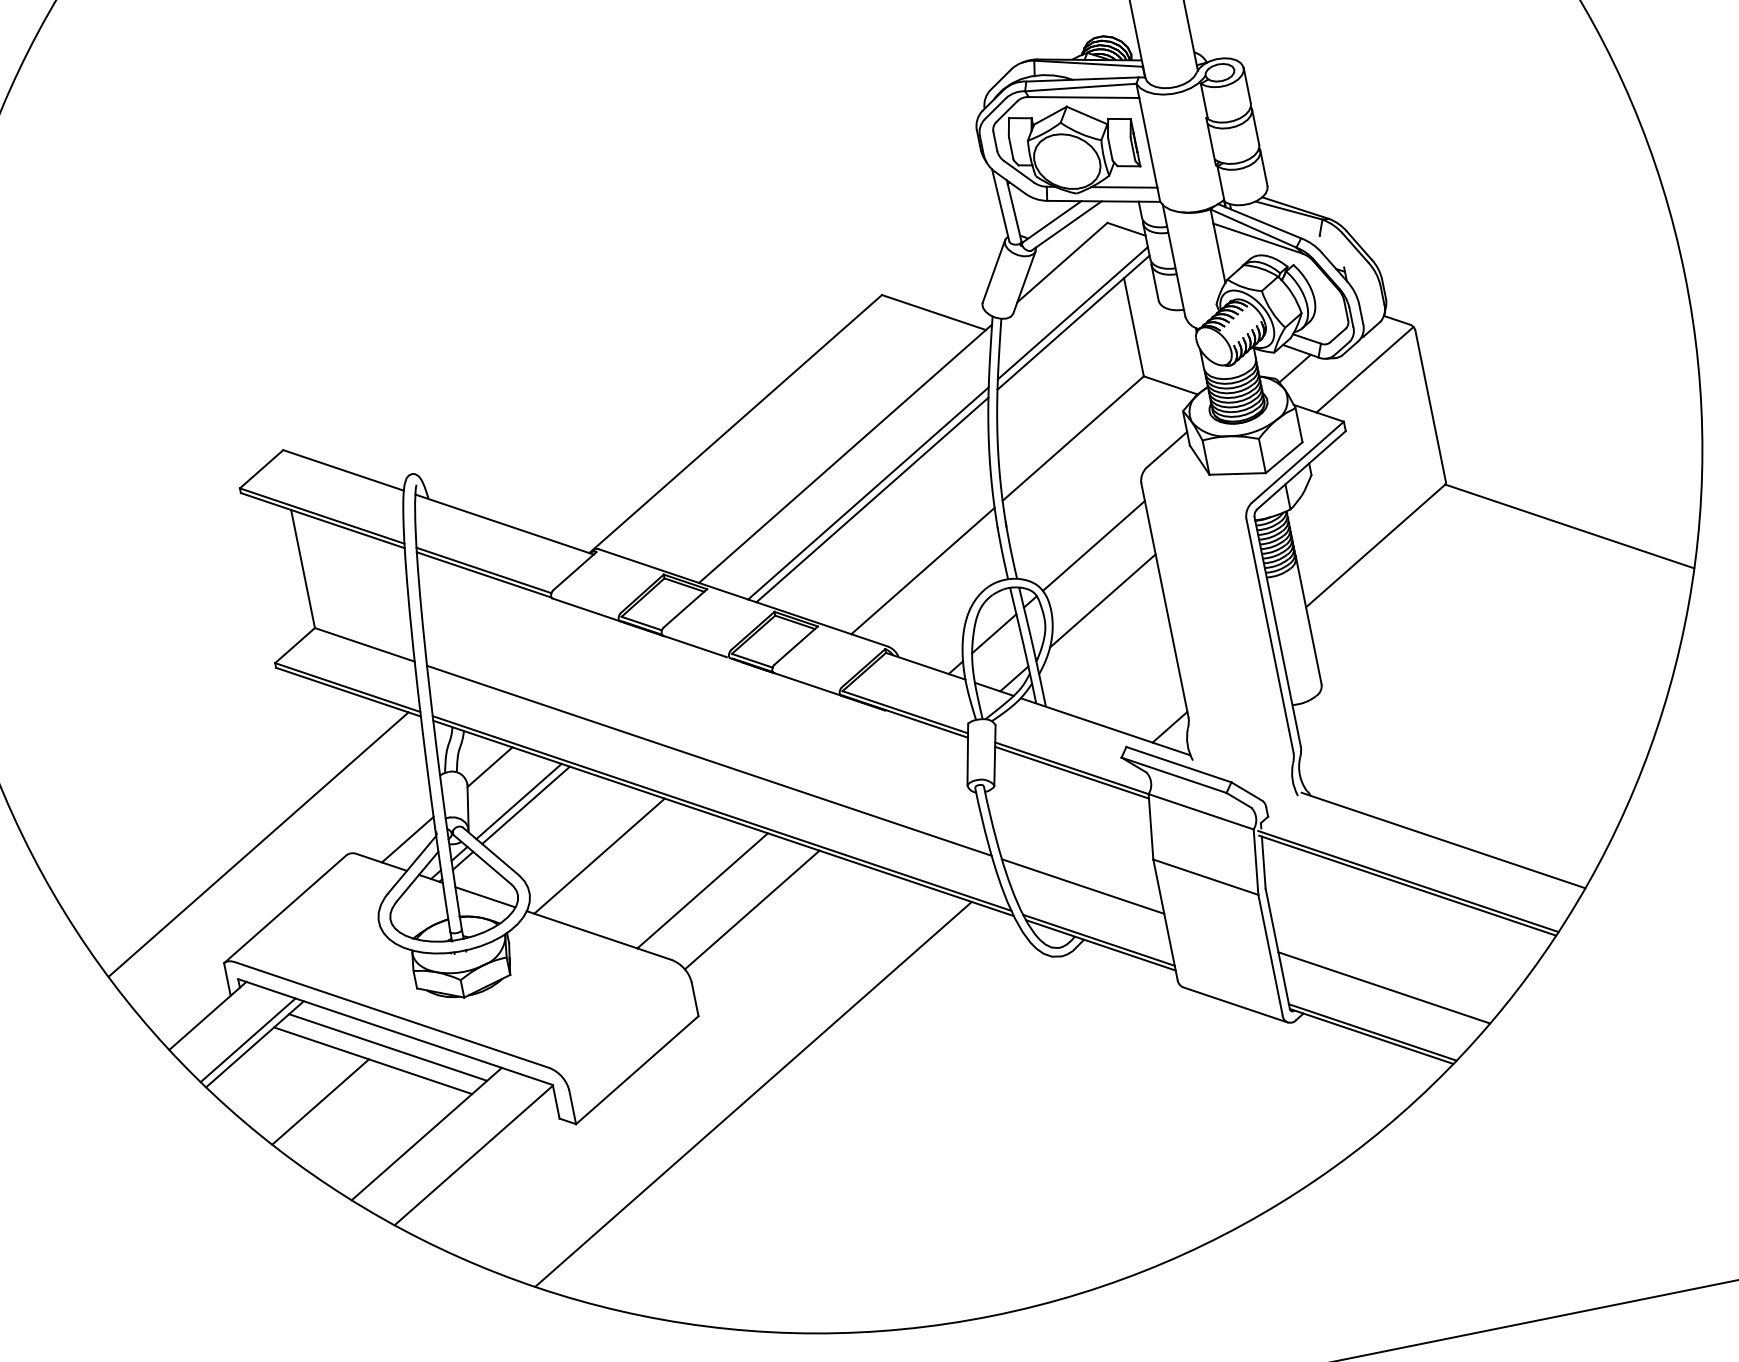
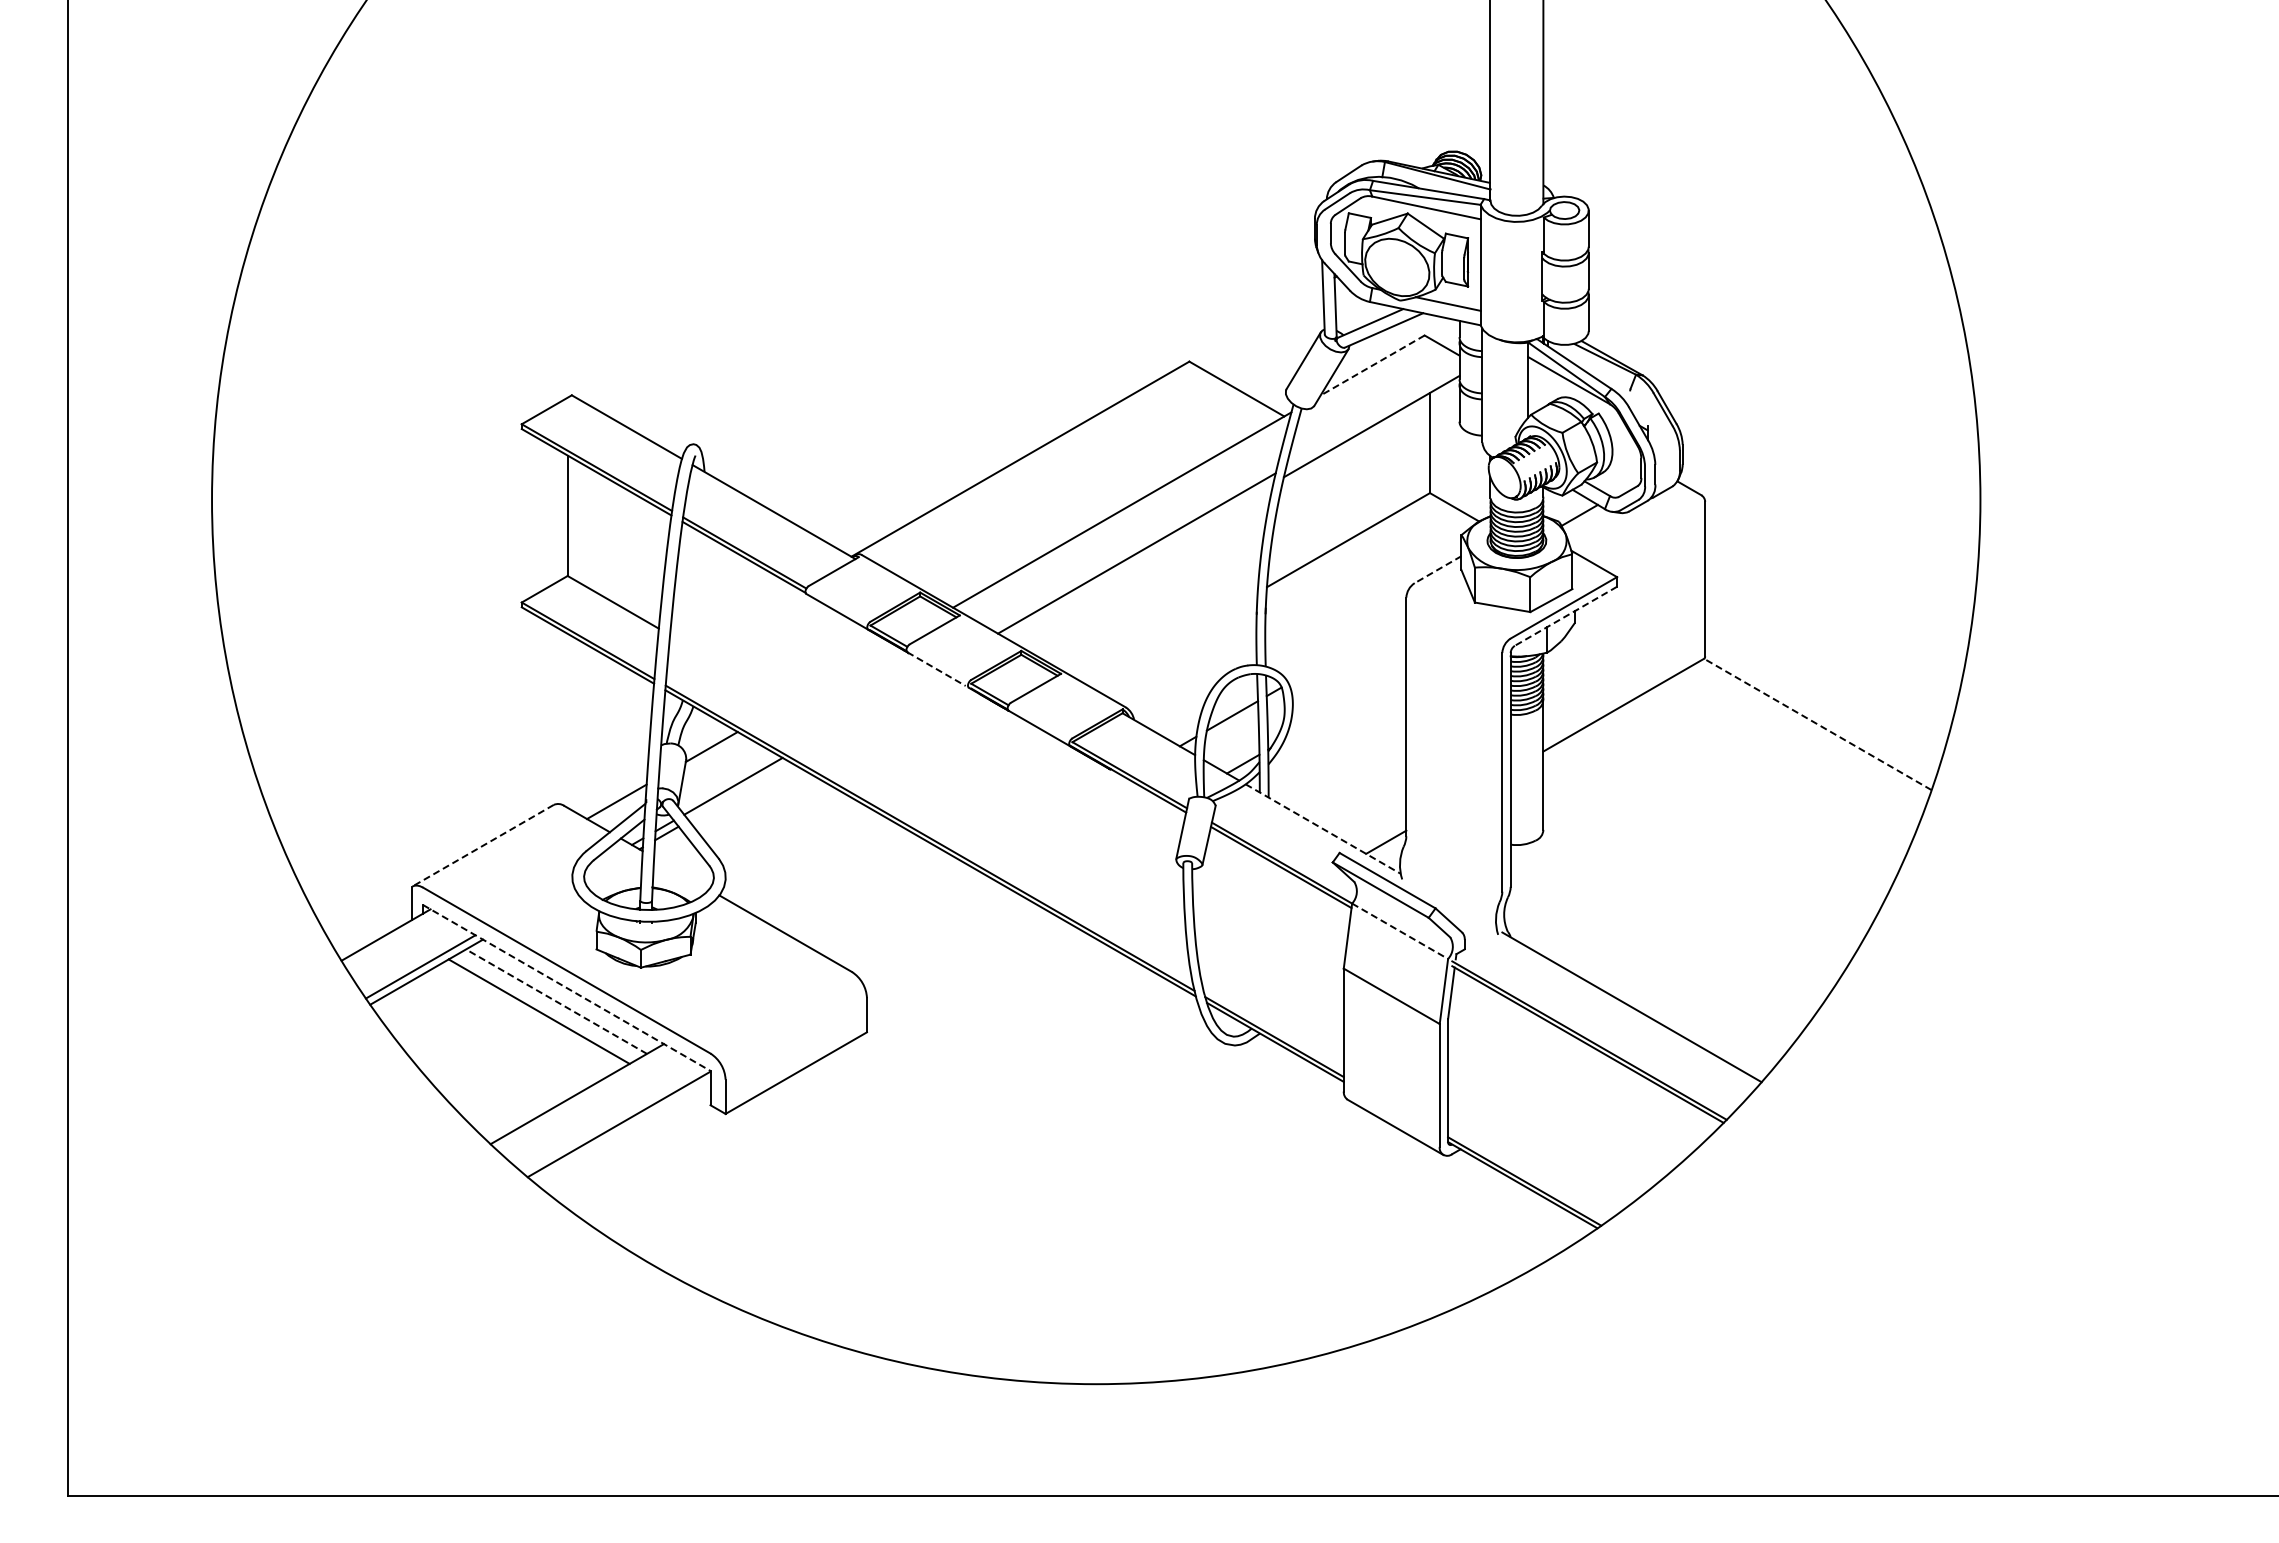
line: (1062, 262) -> (1372, 365), solid -> dashed
line: (1072, 313) -> (1372, 417), removed
line: (1365, 369) -> (1648, 530), removed
line: (1167, 449) -> (1438, 569), solid -> dashed
line: (1301, 470) -> (1565, 616), solid -> dashed
line: (872, 499) -> (1139, 560), removed
line: (1569, 526) -> (1817, 724), solid -> dashed
line: (1093, 545) -> (1347, 649), removed
line: (922, 571) -> (1174, 640), removed
line: (1102, 600) -> (1345, 704), removed
line: (694, 646) -> (936, 669), solid -> dashed
line: (1105, 727) -> (1323, 829), solid -> dashed
line: (709, 761) -> (928, 784), removed
line: (525, 805) -> (739, 791), removed
line: (1201, 811) -> (1400, 931), solid -> dashed
line: (258, 844) -> (469, 777), removed
line: (599, 855) -> (801, 855), removed
line: (1083, 886) -> (1269, 981), removed
line: (702, 890) -> (895, 909), removed
line: (485, 897) -> (681, 873), removed
line: (285, 908) -> (483, 845), solid -> dashed
line: (752, 909) -> (940, 938), removed
line: (1383, 987) -> (1544, 1139), removed
line: (395, 1031) -> (566, 987), solid -> dashed
line: (388, 1047) -> (556, 1001), solid -> dashed
line: (753, 1094) -> (905, 1119), removed
line: (320, 1101) -> (479, 1041), removed

